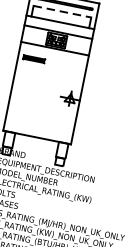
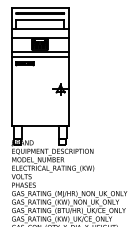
line: (62, 12) -> (40, 20), dashed -> solid
line: (53, 54) -> (39, 56), added

